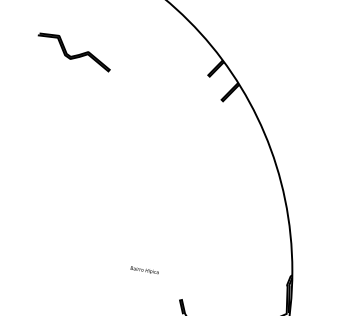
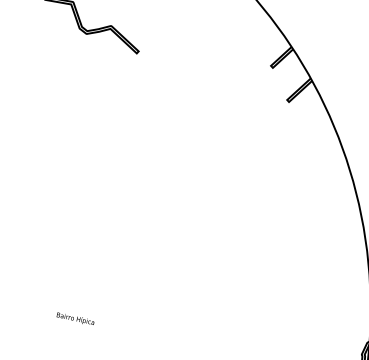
text: (144, 270) -> (75, 319), moved

